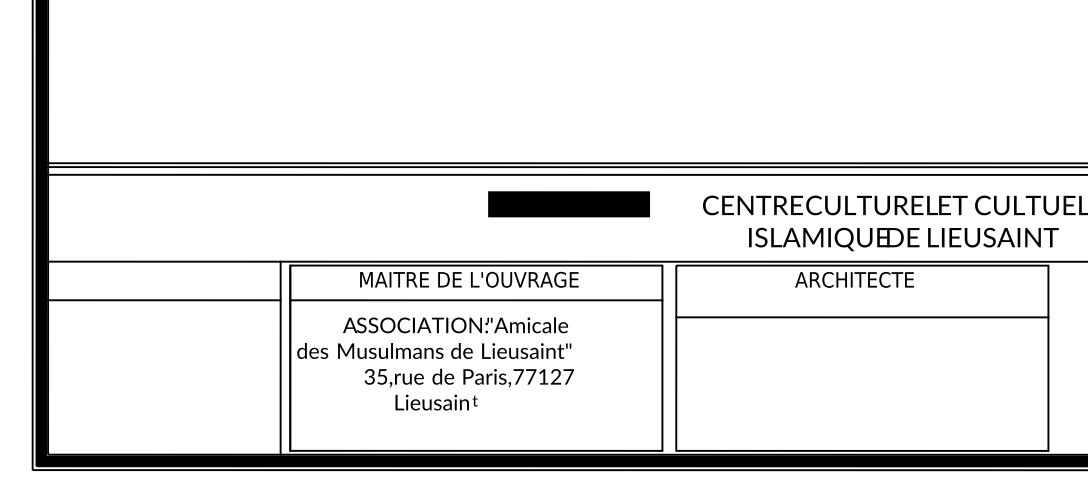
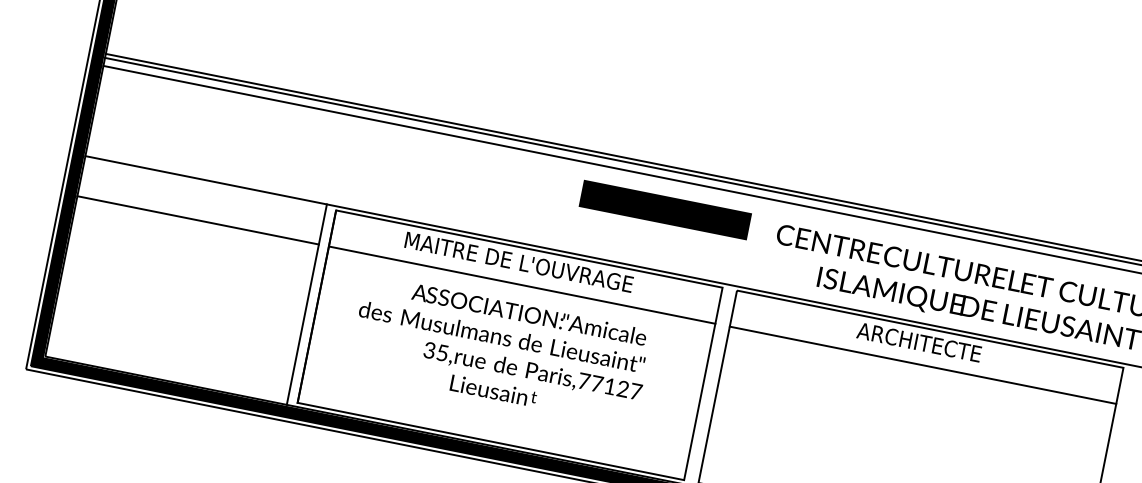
text: (568, 204) -> (664, 210), moved
line: (862, 317) -> (923, 365), moved
text: (435, 363) -> (500, 350), moved

